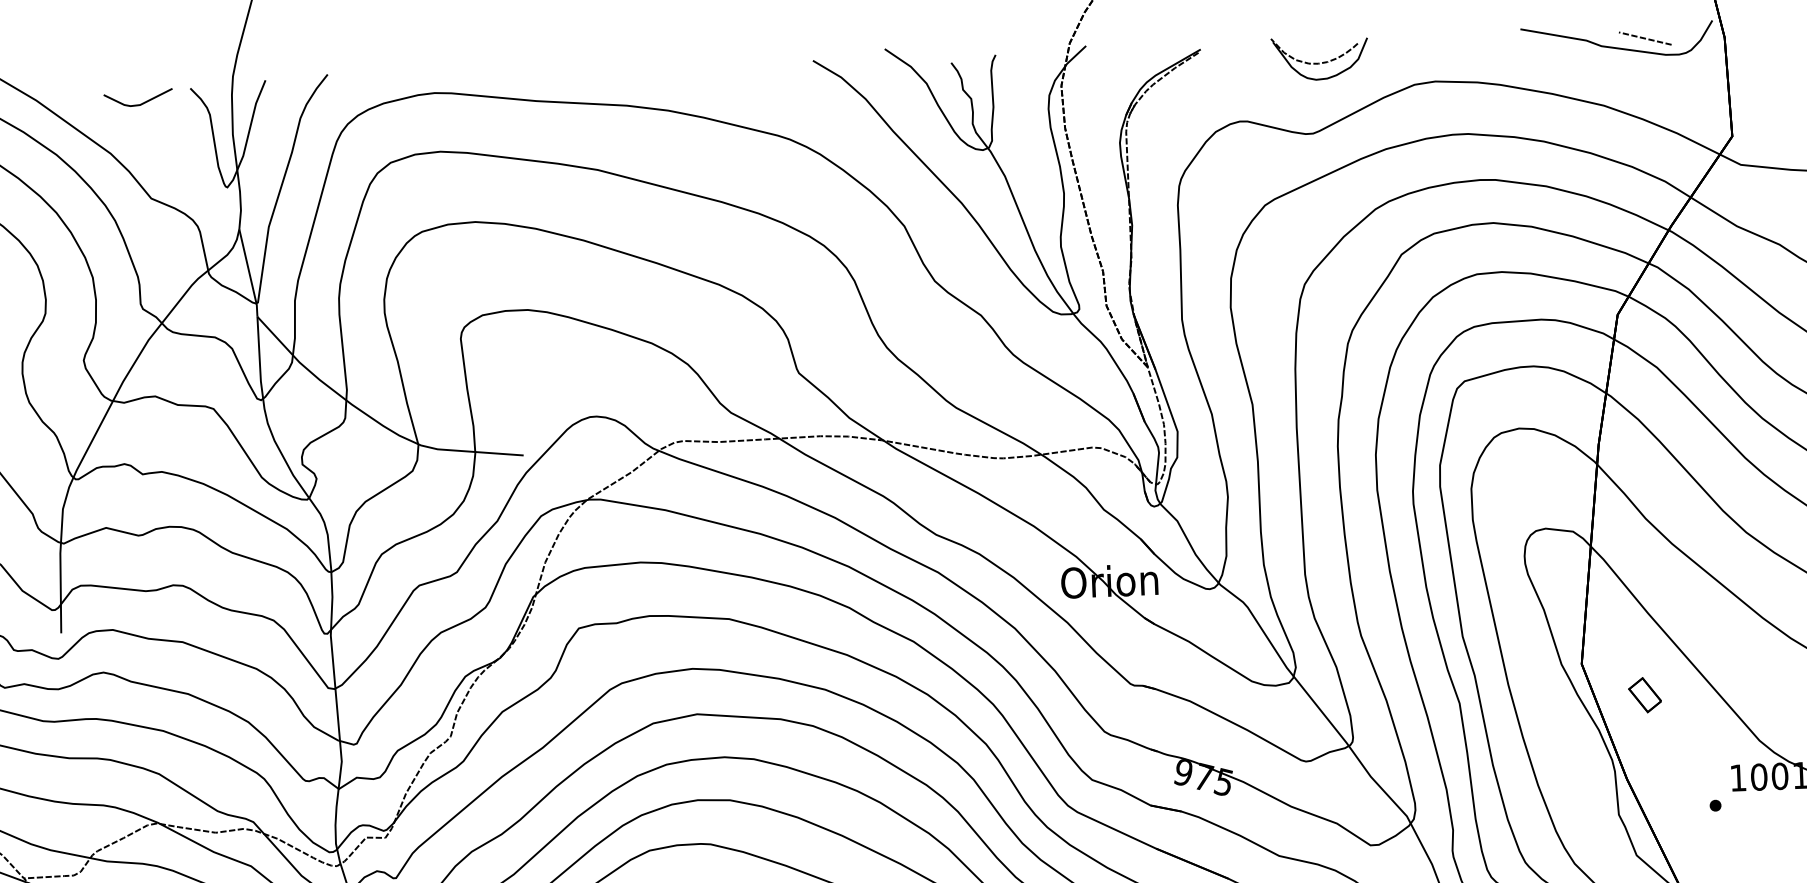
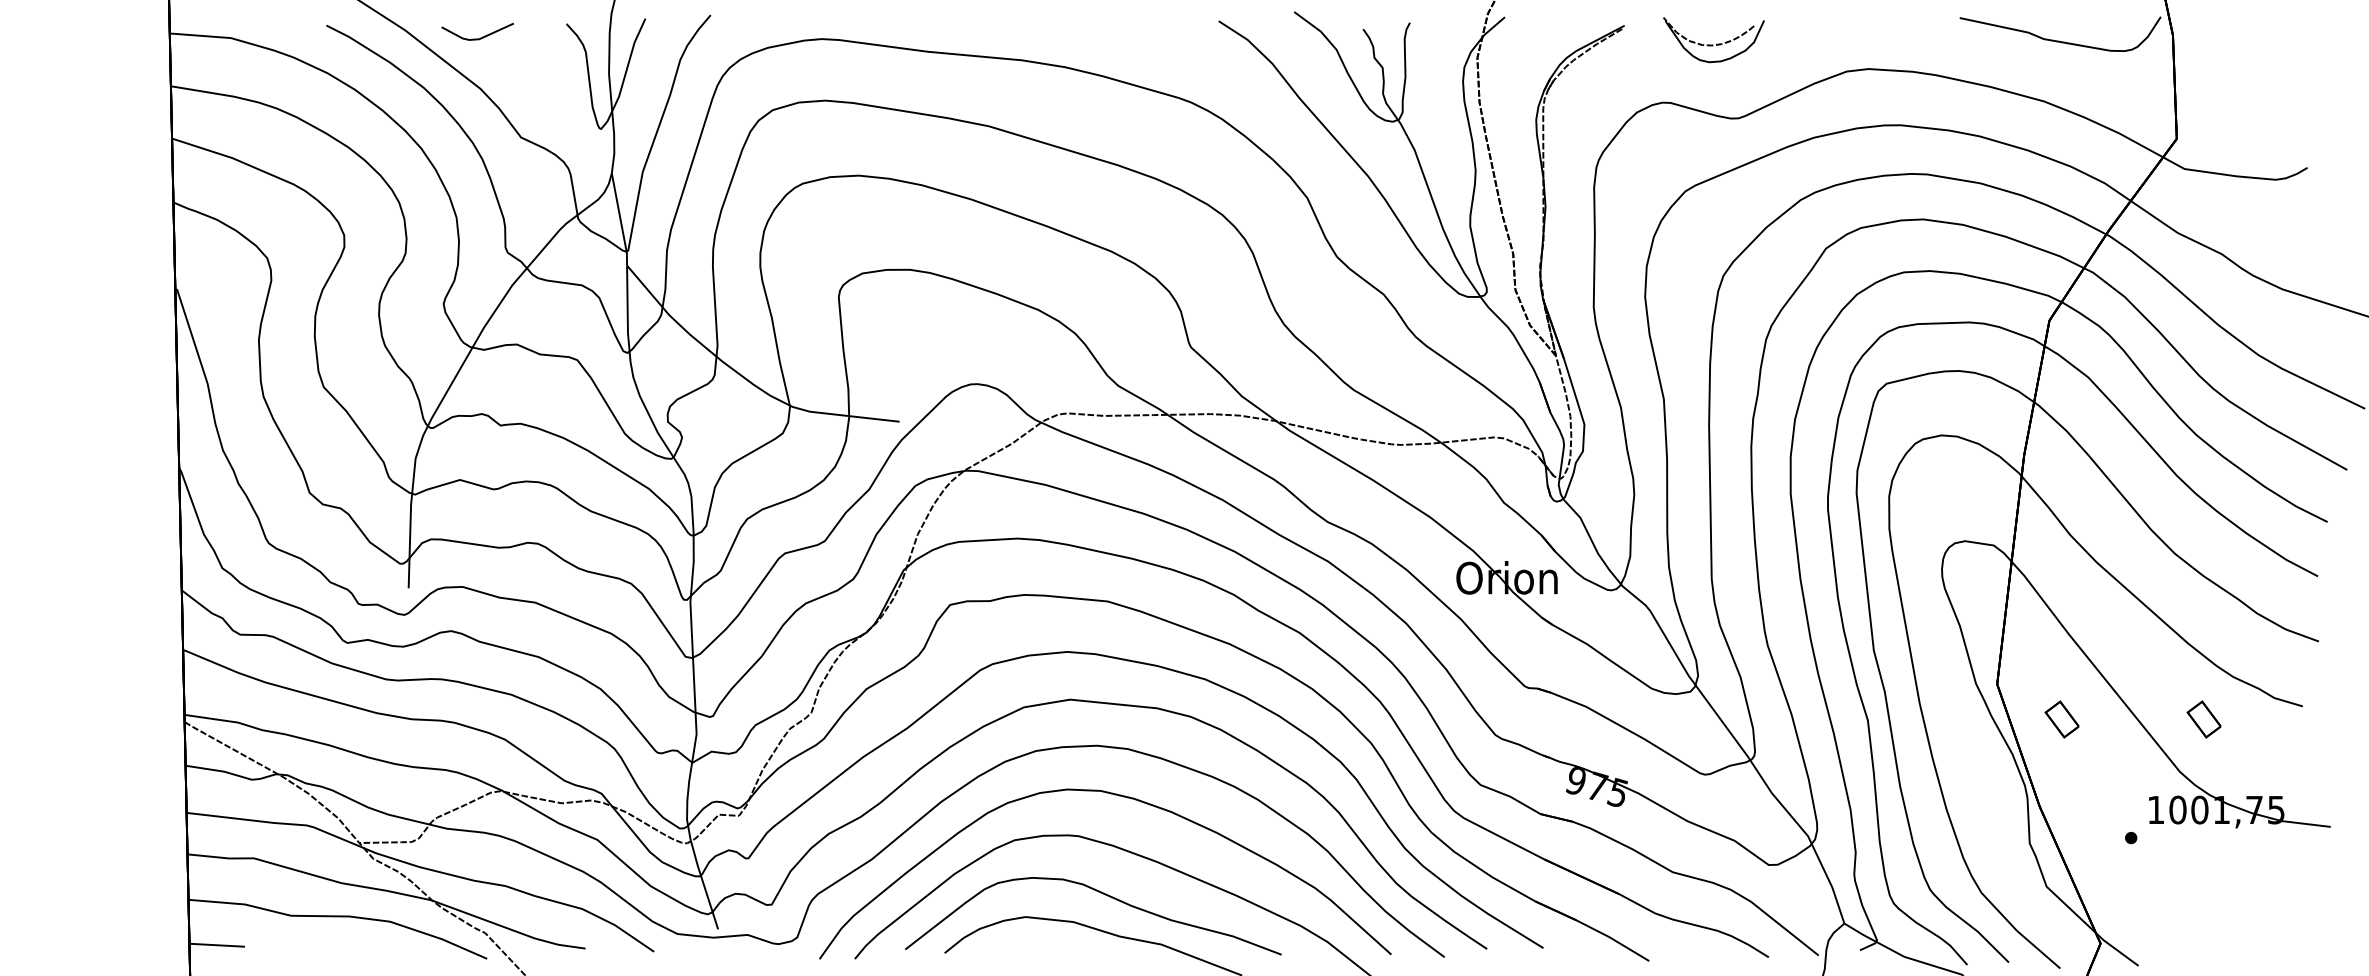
line: (1644, 38) -> (2089, 32), removed
part: (1319, 58) -> (1713, 40), moved
line: (141, 103) -> (480, 37), moved
part: (1780, 689) -> (2203, 719), added

